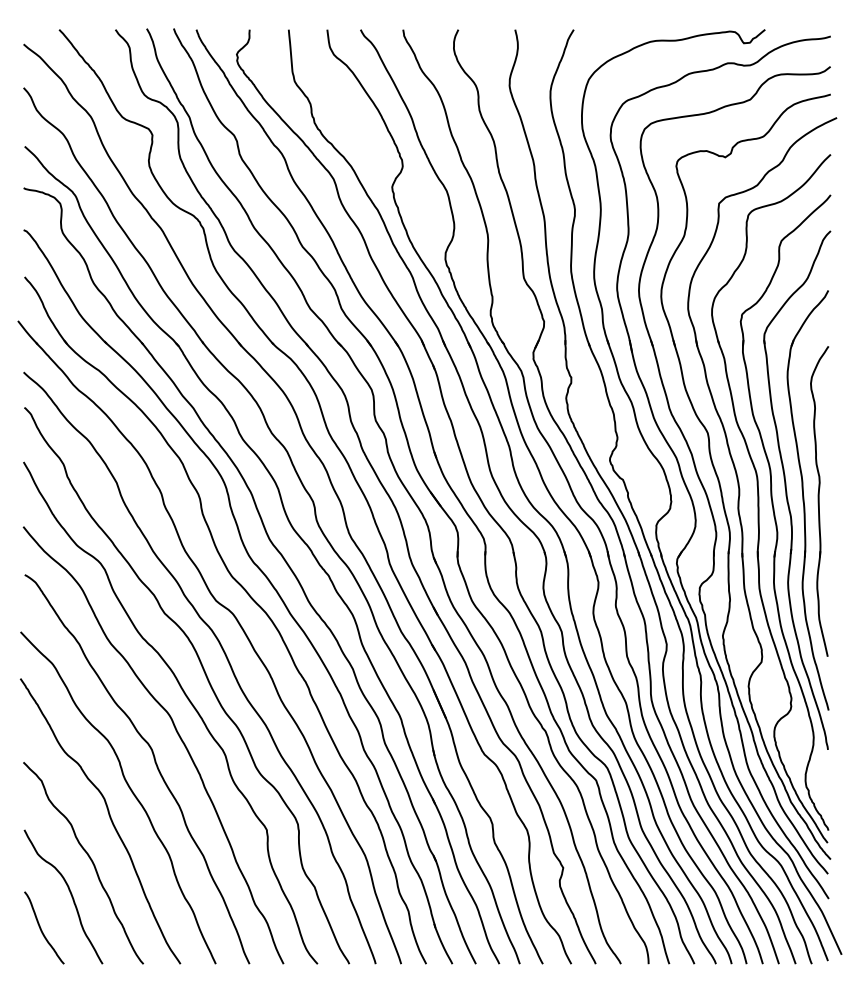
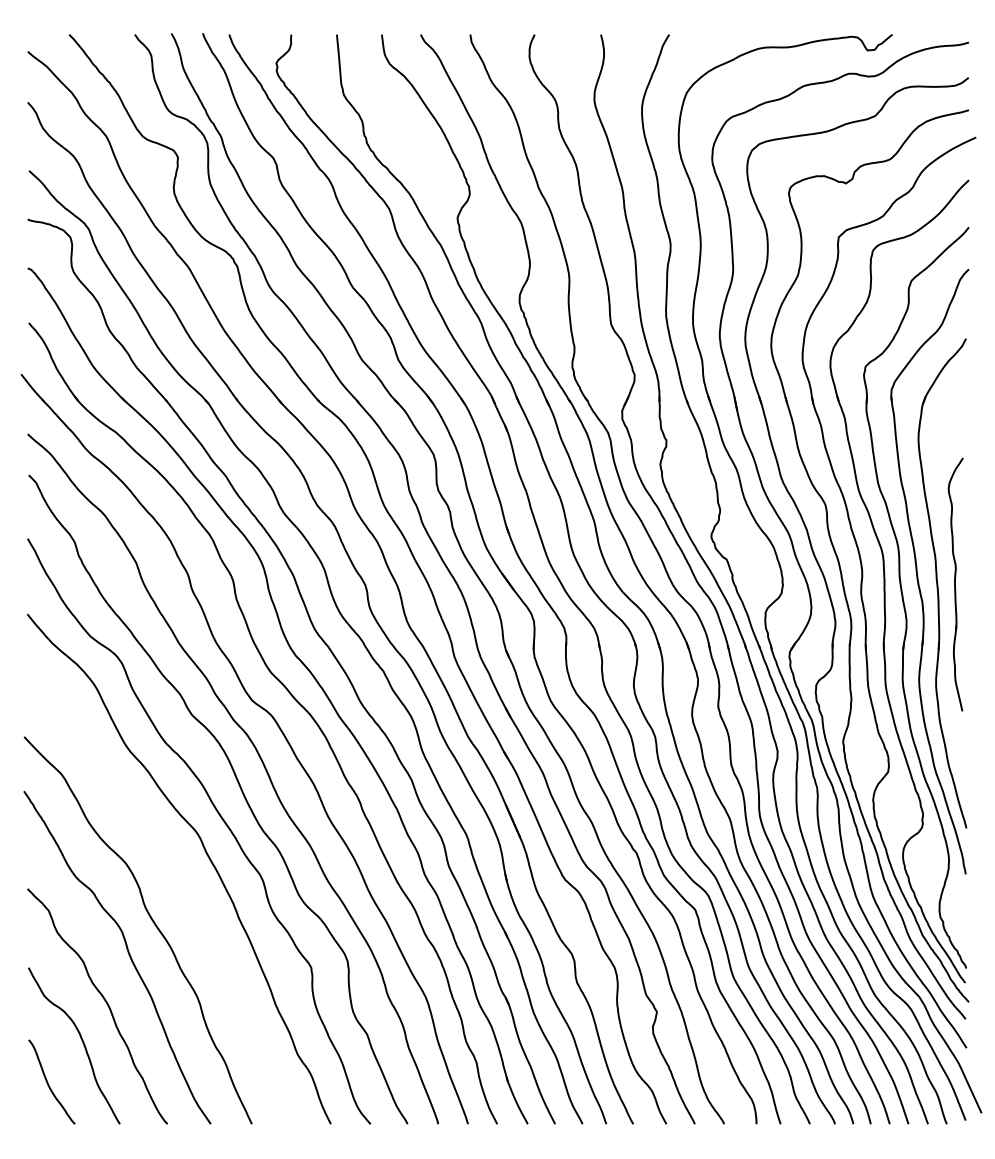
part: (819, 501) -> (955, 584), size x0.7
curve: (154, 762) -> (180, 889), removed

